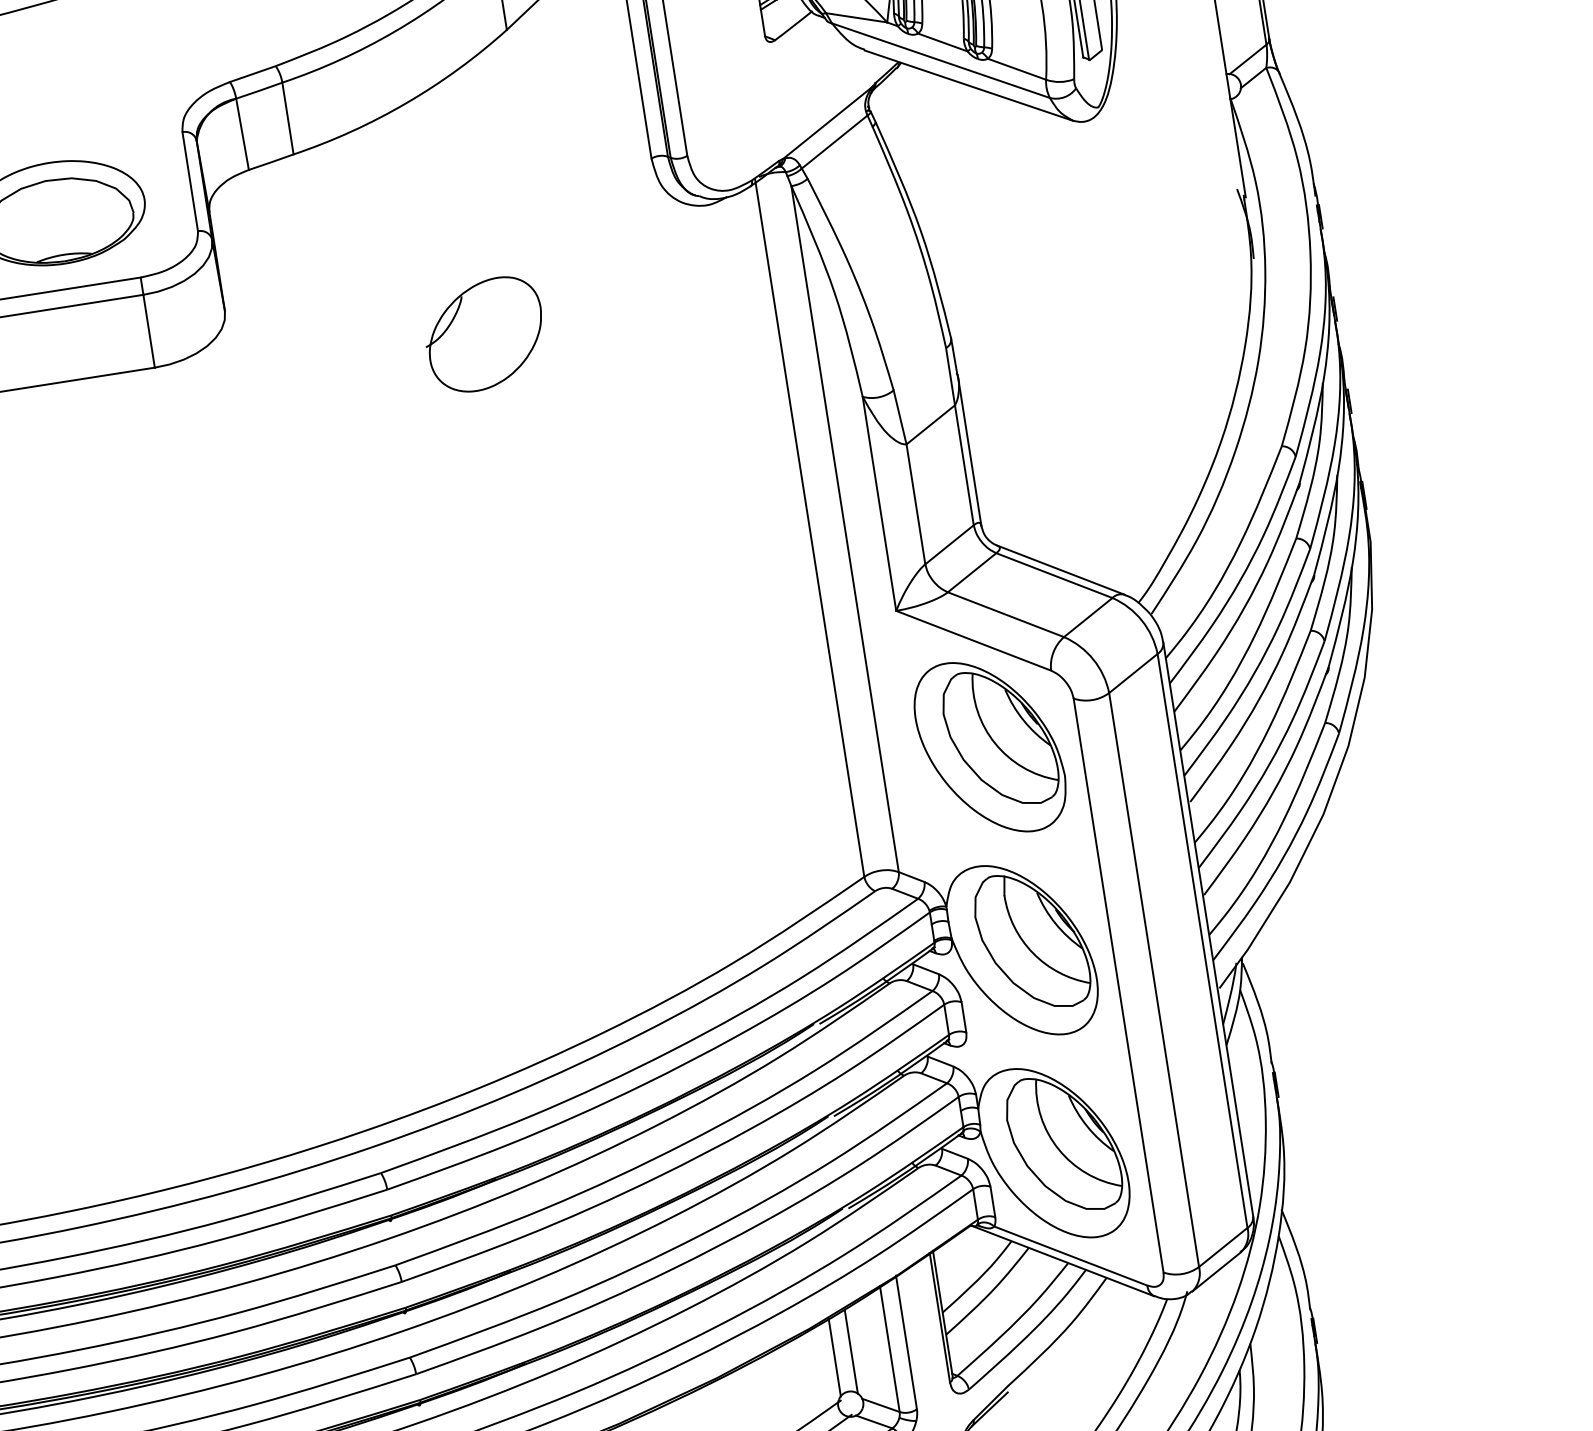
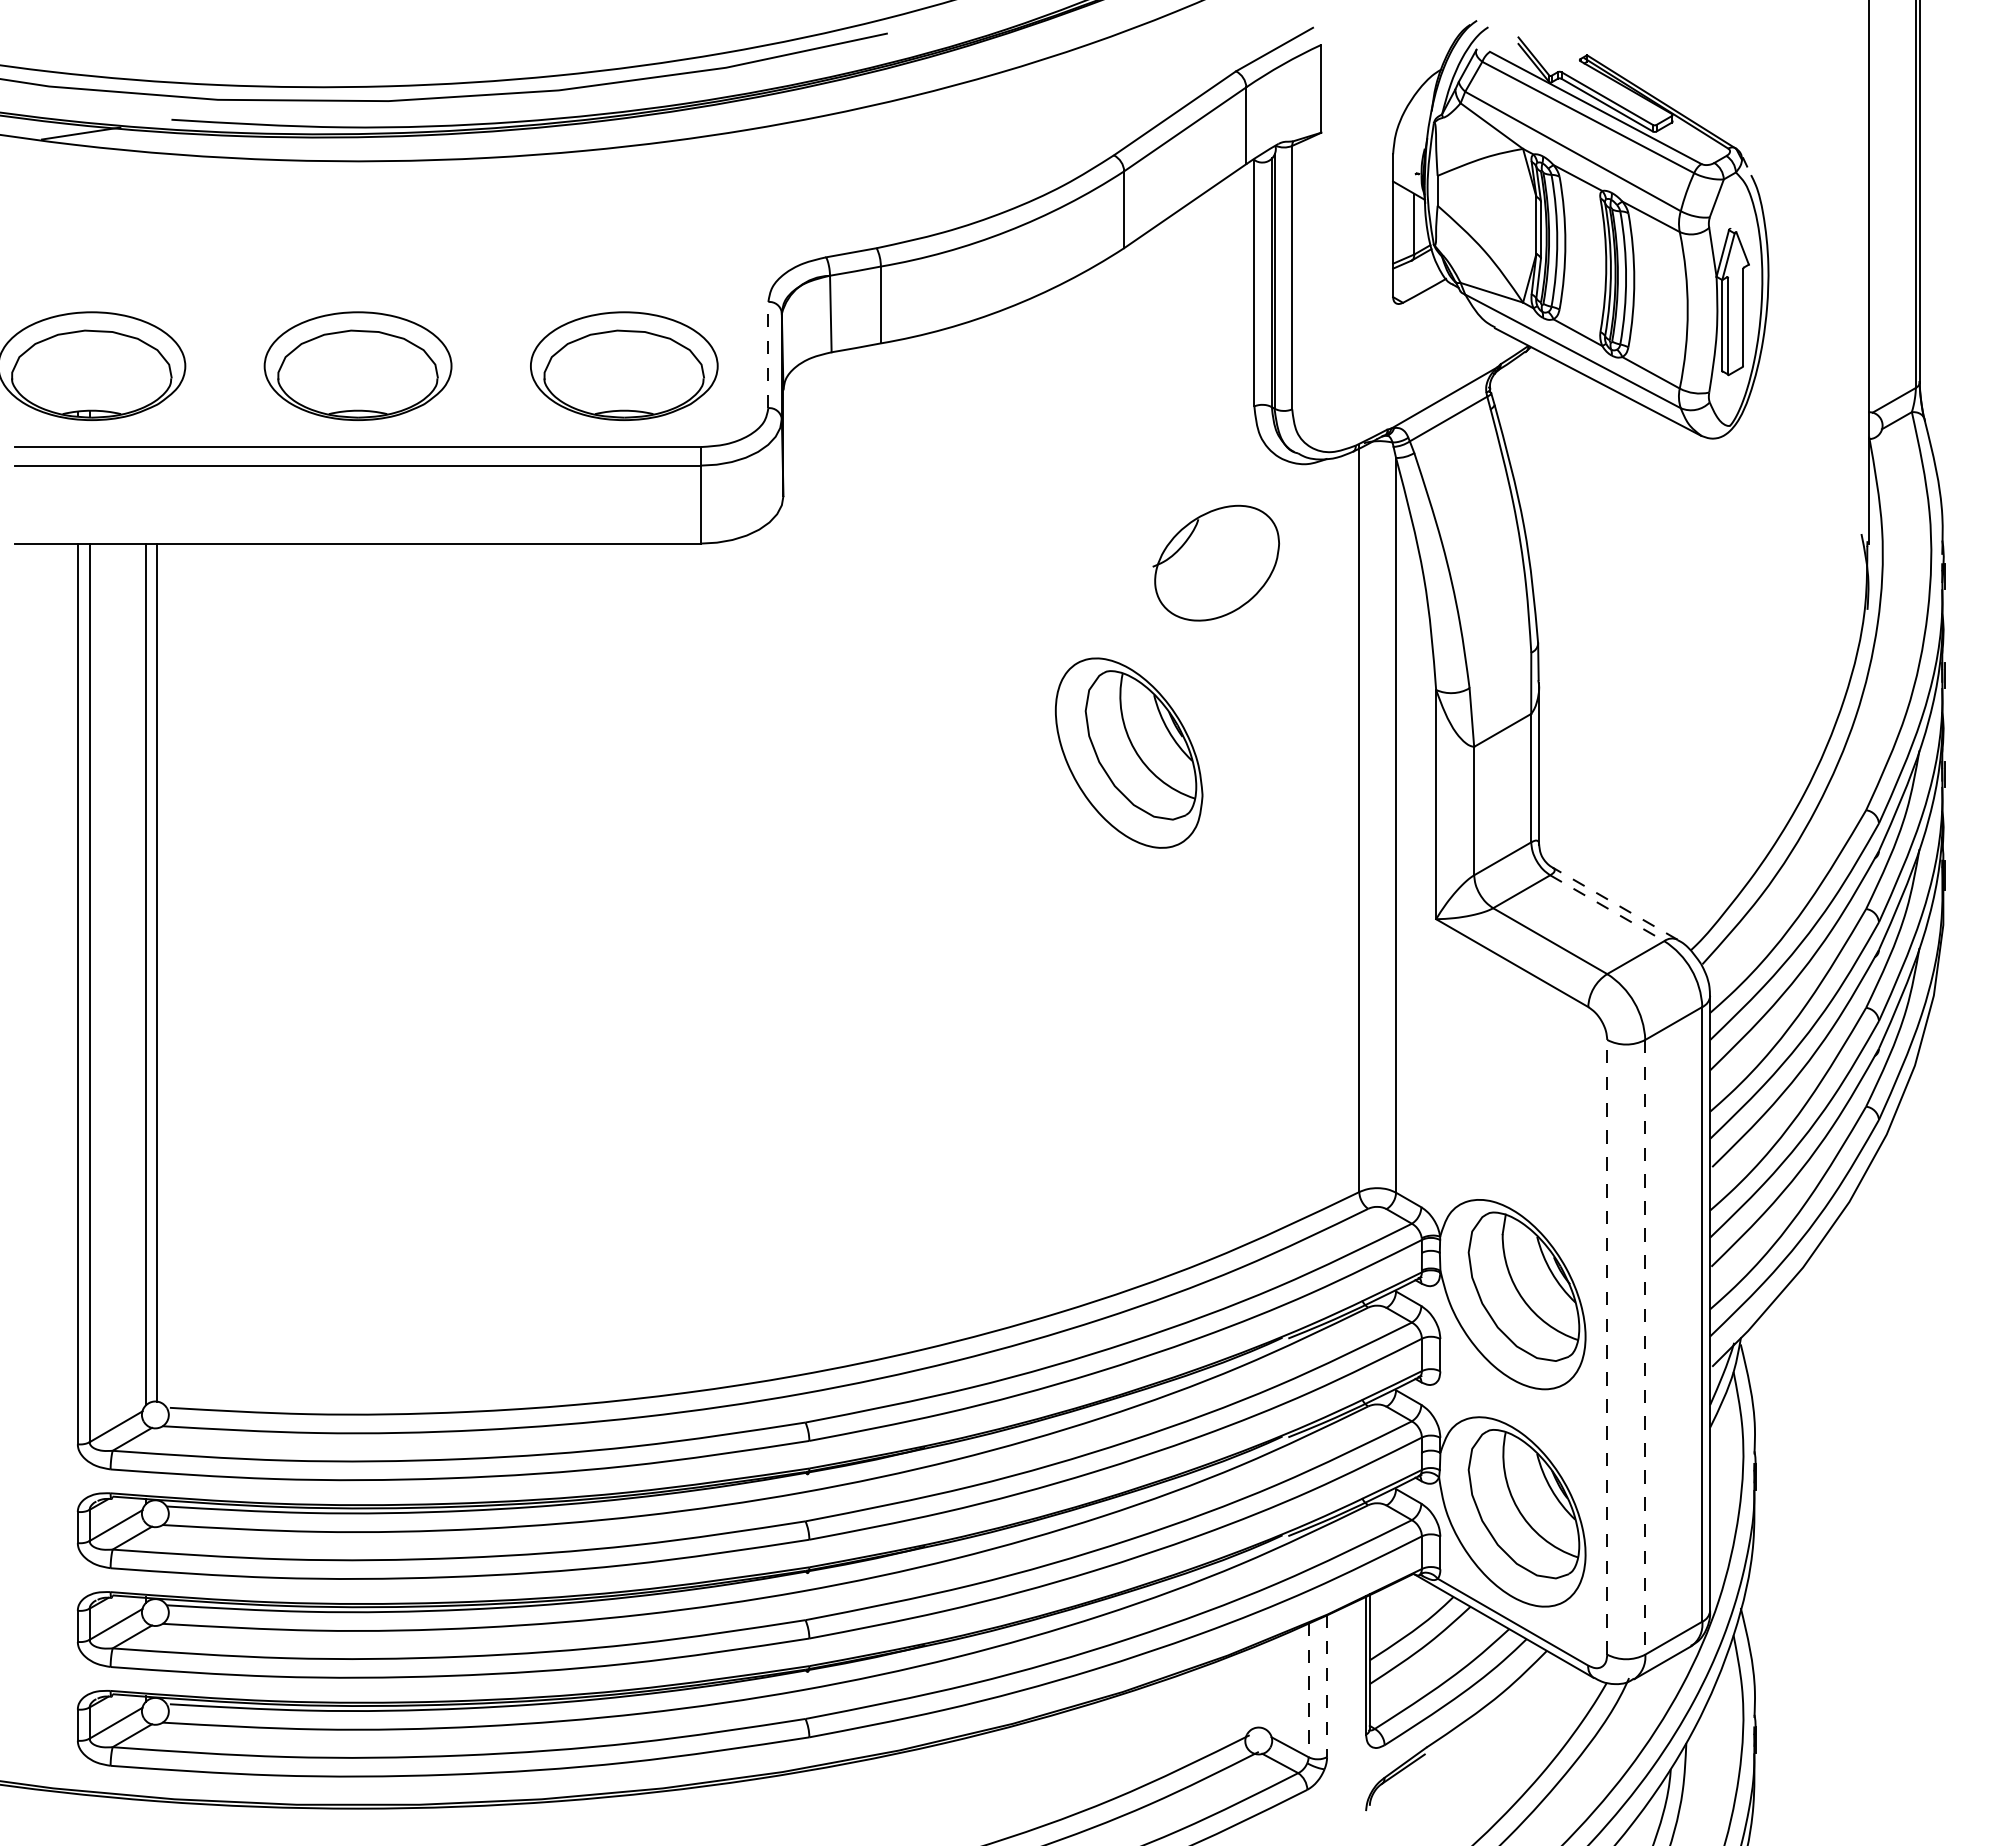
line: (190, 181) -> (768, 354), solid -> dashed
part: (483, 334) -> (1215, 562), moved
line: (1060, 570) -> (1614, 903), solid -> dashed
line: (1054, 575) -> (1607, 908), solid -> dashed
part: (989, 746) -> (1128, 752), moved
line: (1154, 980) -> (1645, 1347), solid -> dashed
line: (1118, 984) -> (1607, 1346), solid -> dashed
line: (906, 1342) -> (1327, 1685), solid -> dashed
line: (889, 1349) -> (1308, 1690), solid -> dashed
line: (850, 1351) -> (1267, 1686), removed
line: (834, 1357) -> (1249, 1689), removed

